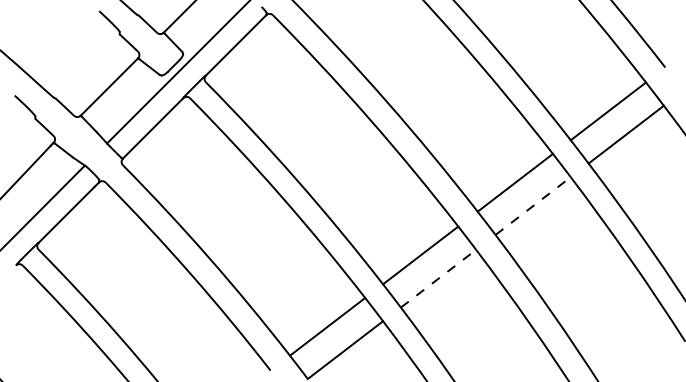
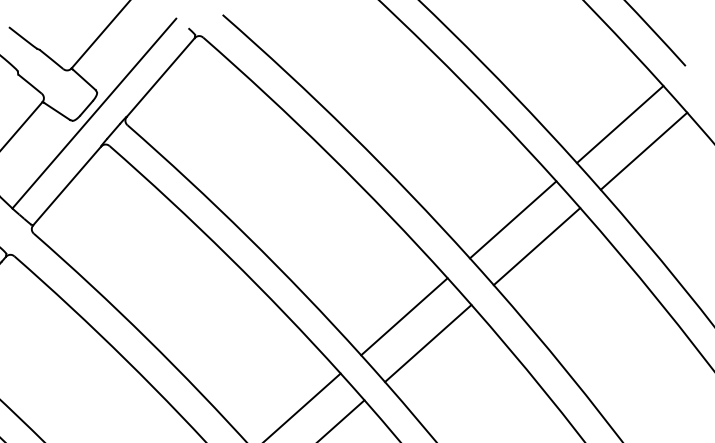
line: (533, 205) -> (537, 245), dashed -> solid
line: (438, 278) -> (428, 343), dashed -> solid

